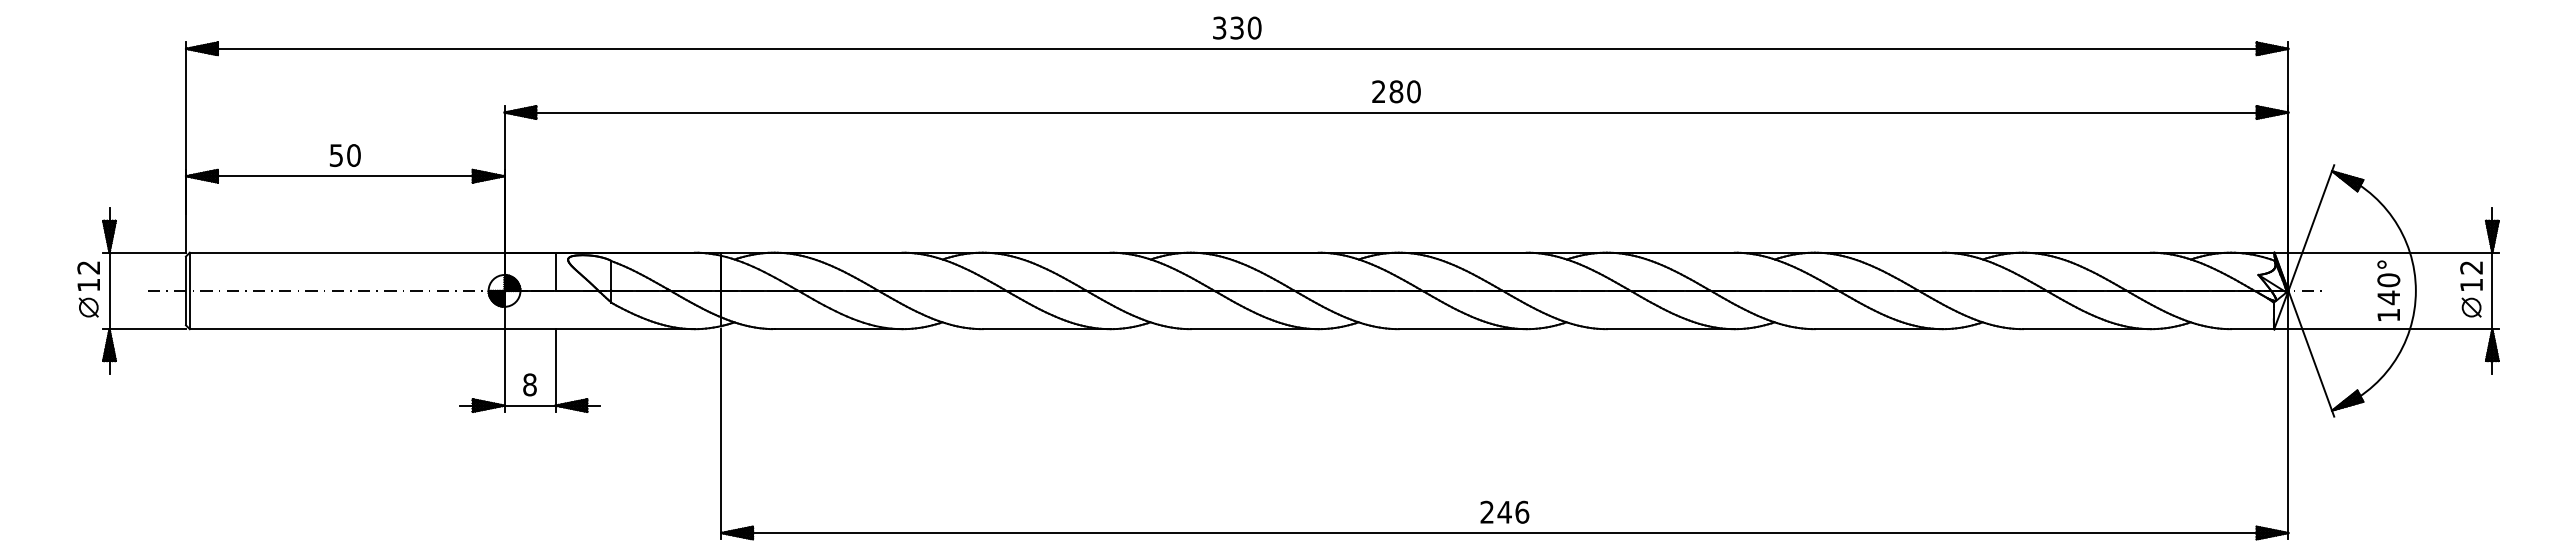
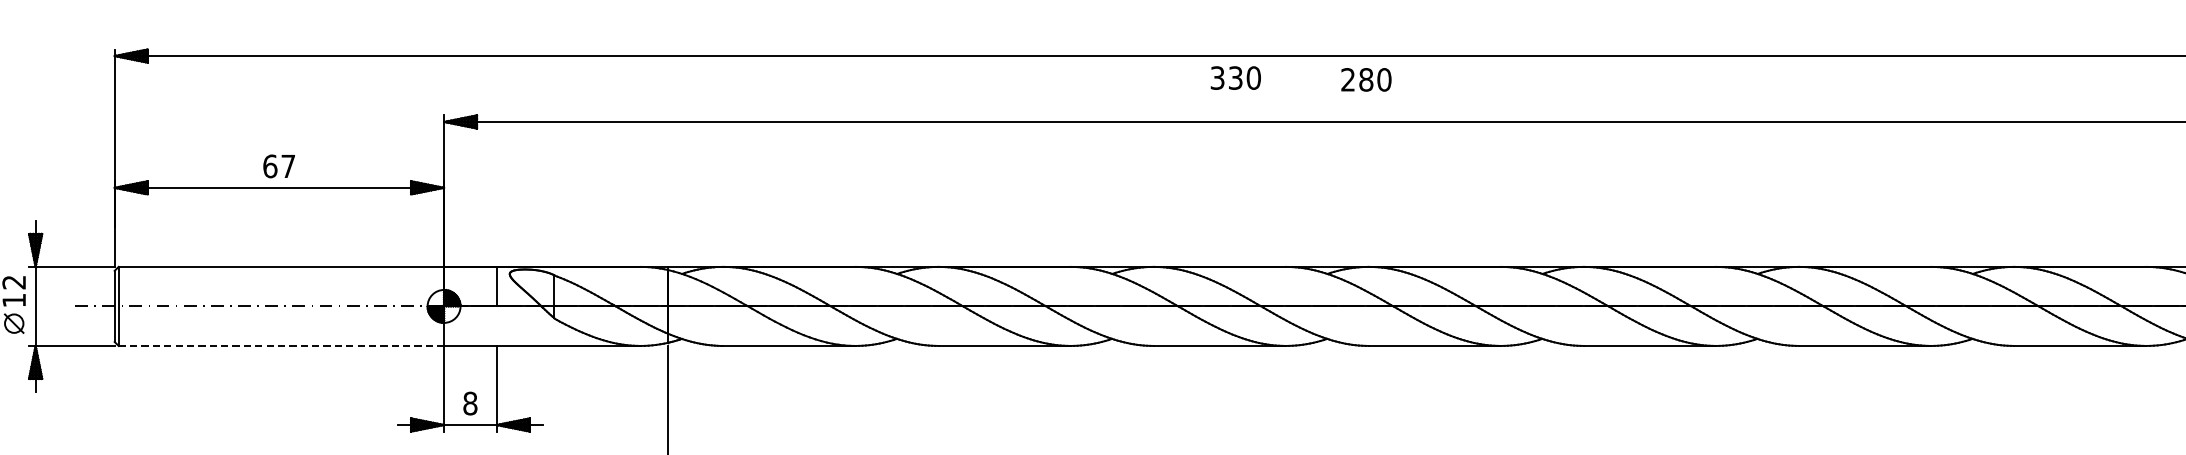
text: (1237, 27) -> (1236, 77), moved
text: (1396, 91) -> (1366, 79), moved
text: (344, 155) -> (278, 166), 50 -> 67
line: (347, 329) -> (281, 346), solid -> dashed

